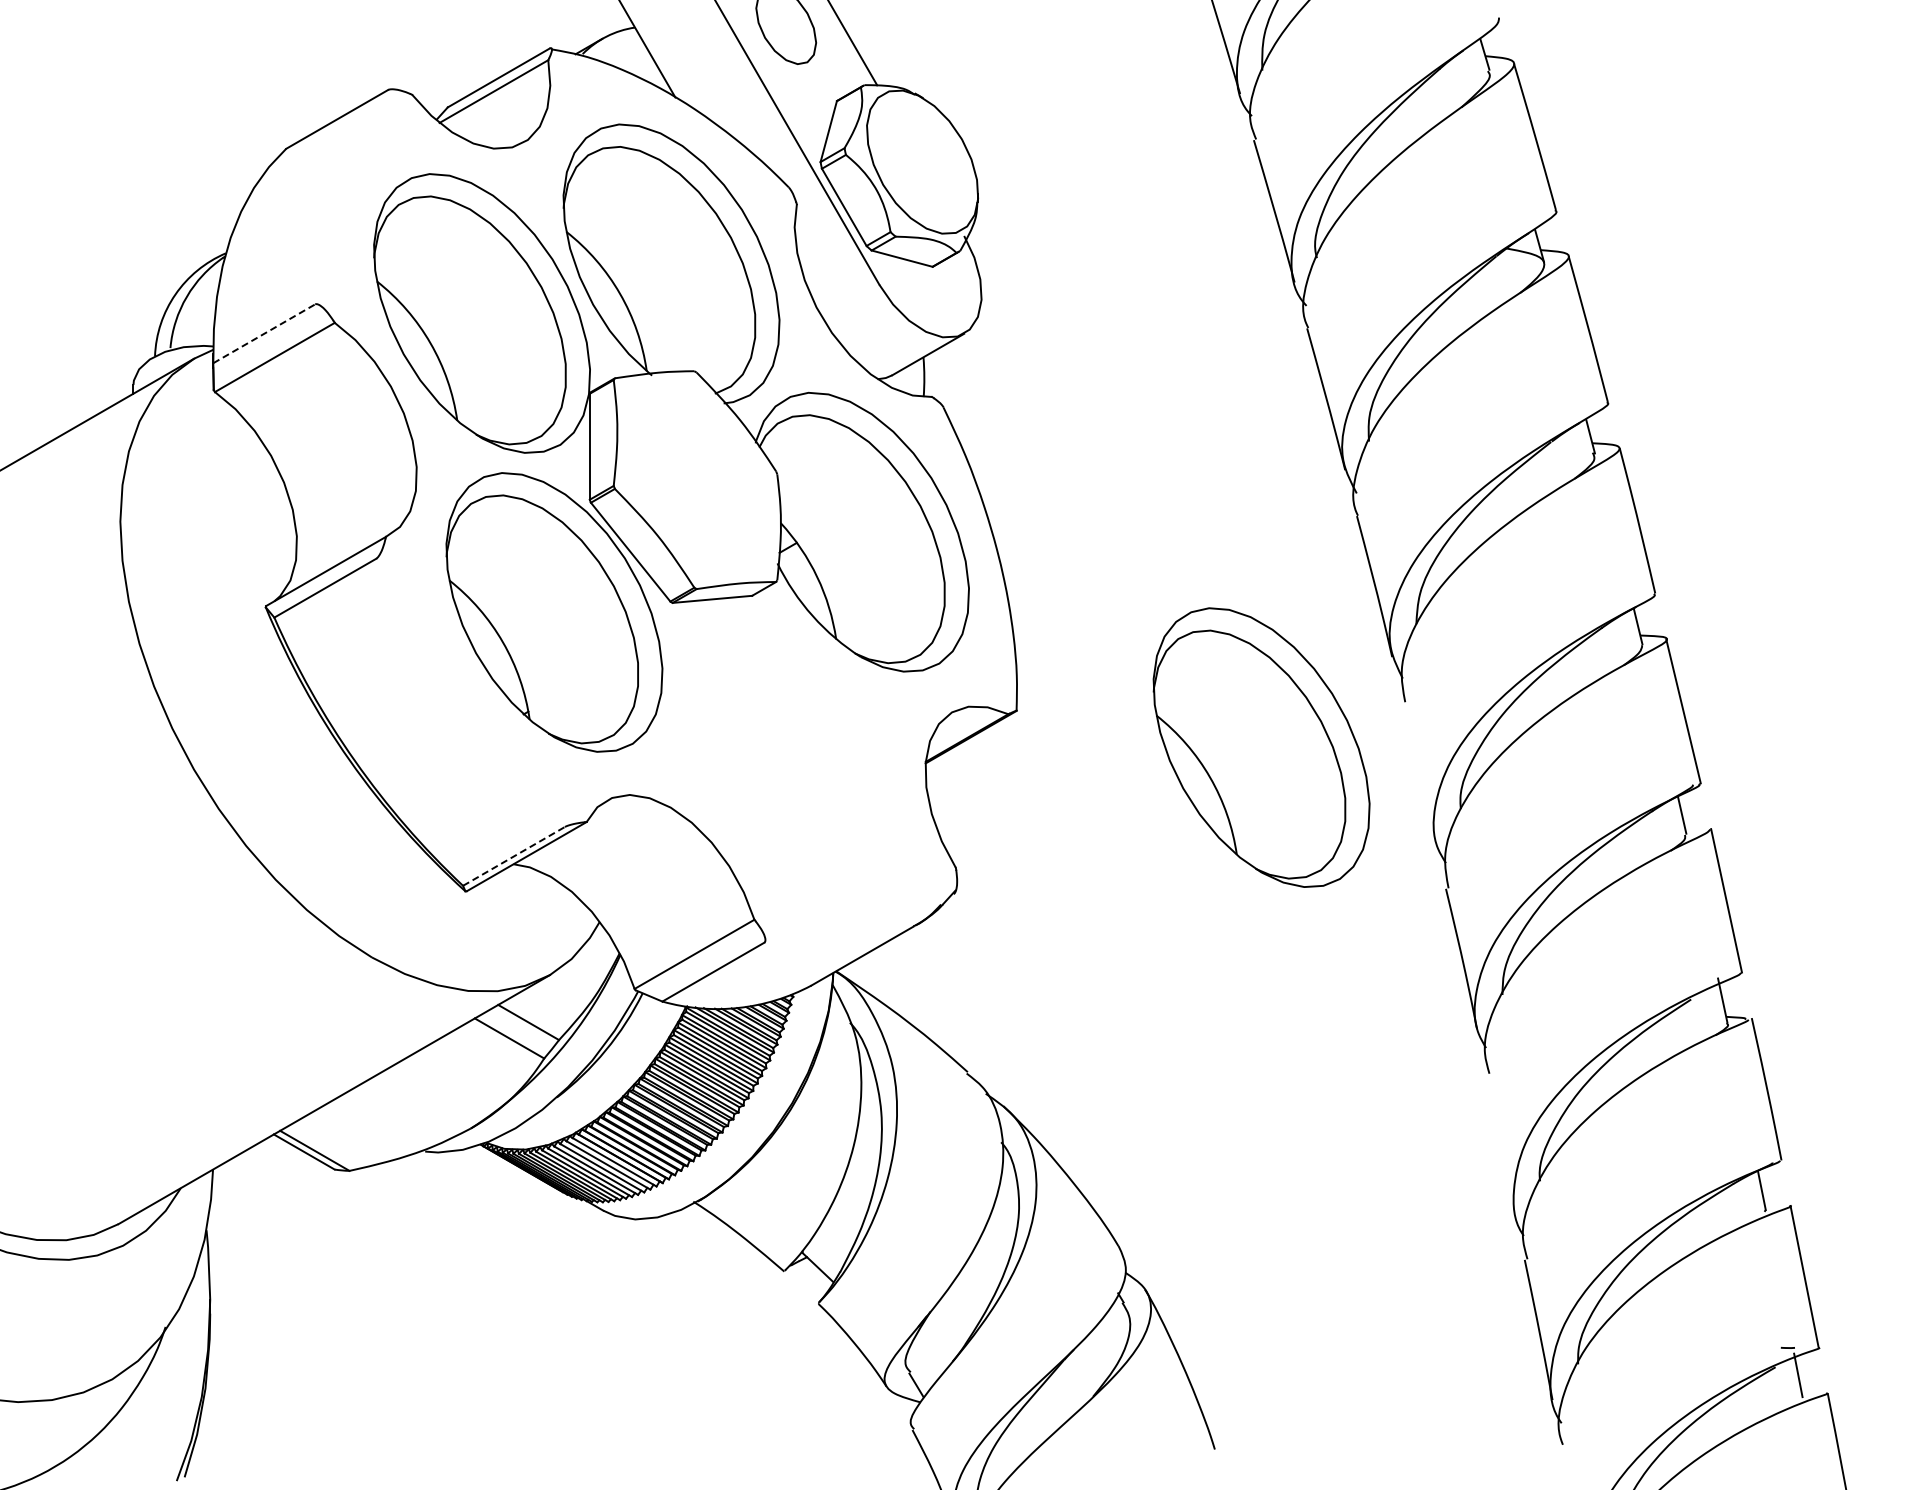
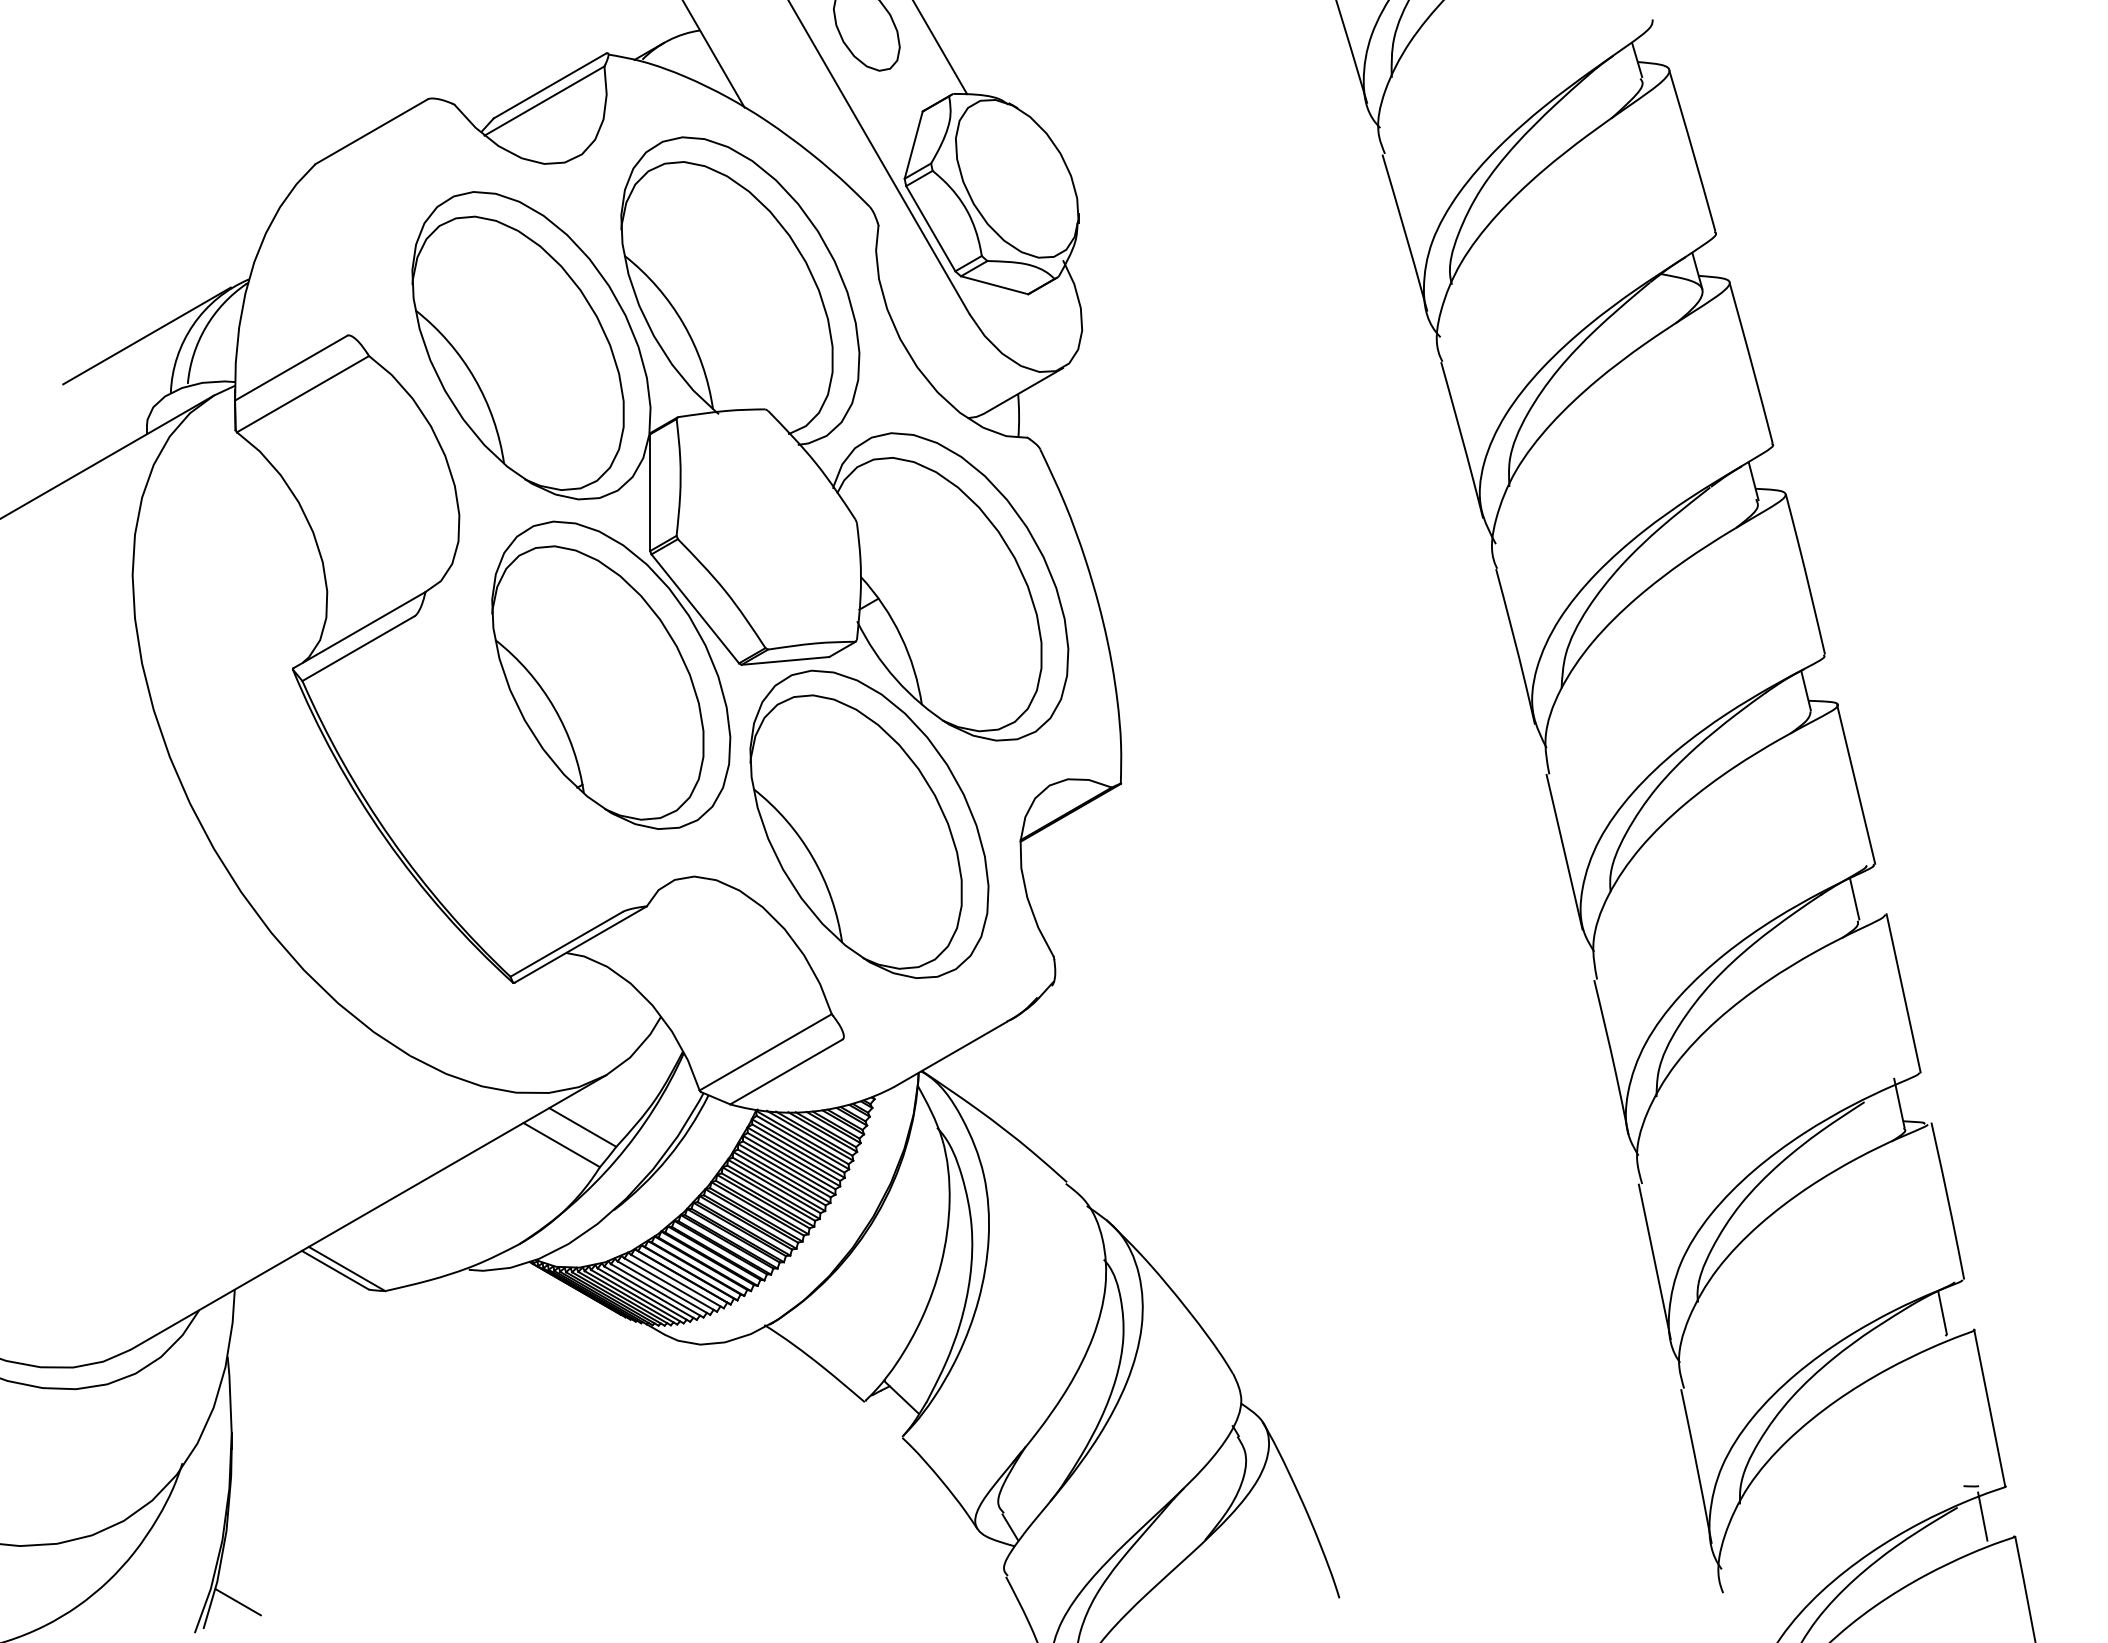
line: (133, 304) -> (147, 335), added
line: (264, 333) -> (291, 367), dashed -> solid
part: (1261, 747) -> (869, 824), moved
line: (1418, 772) -> (1563, 851), added
line: (513, 856) -> (566, 944), dashed -> solid
line: (1500, 1144) -> (1654, 1261), added
line: (215, 1452) -> (237, 1601), added

